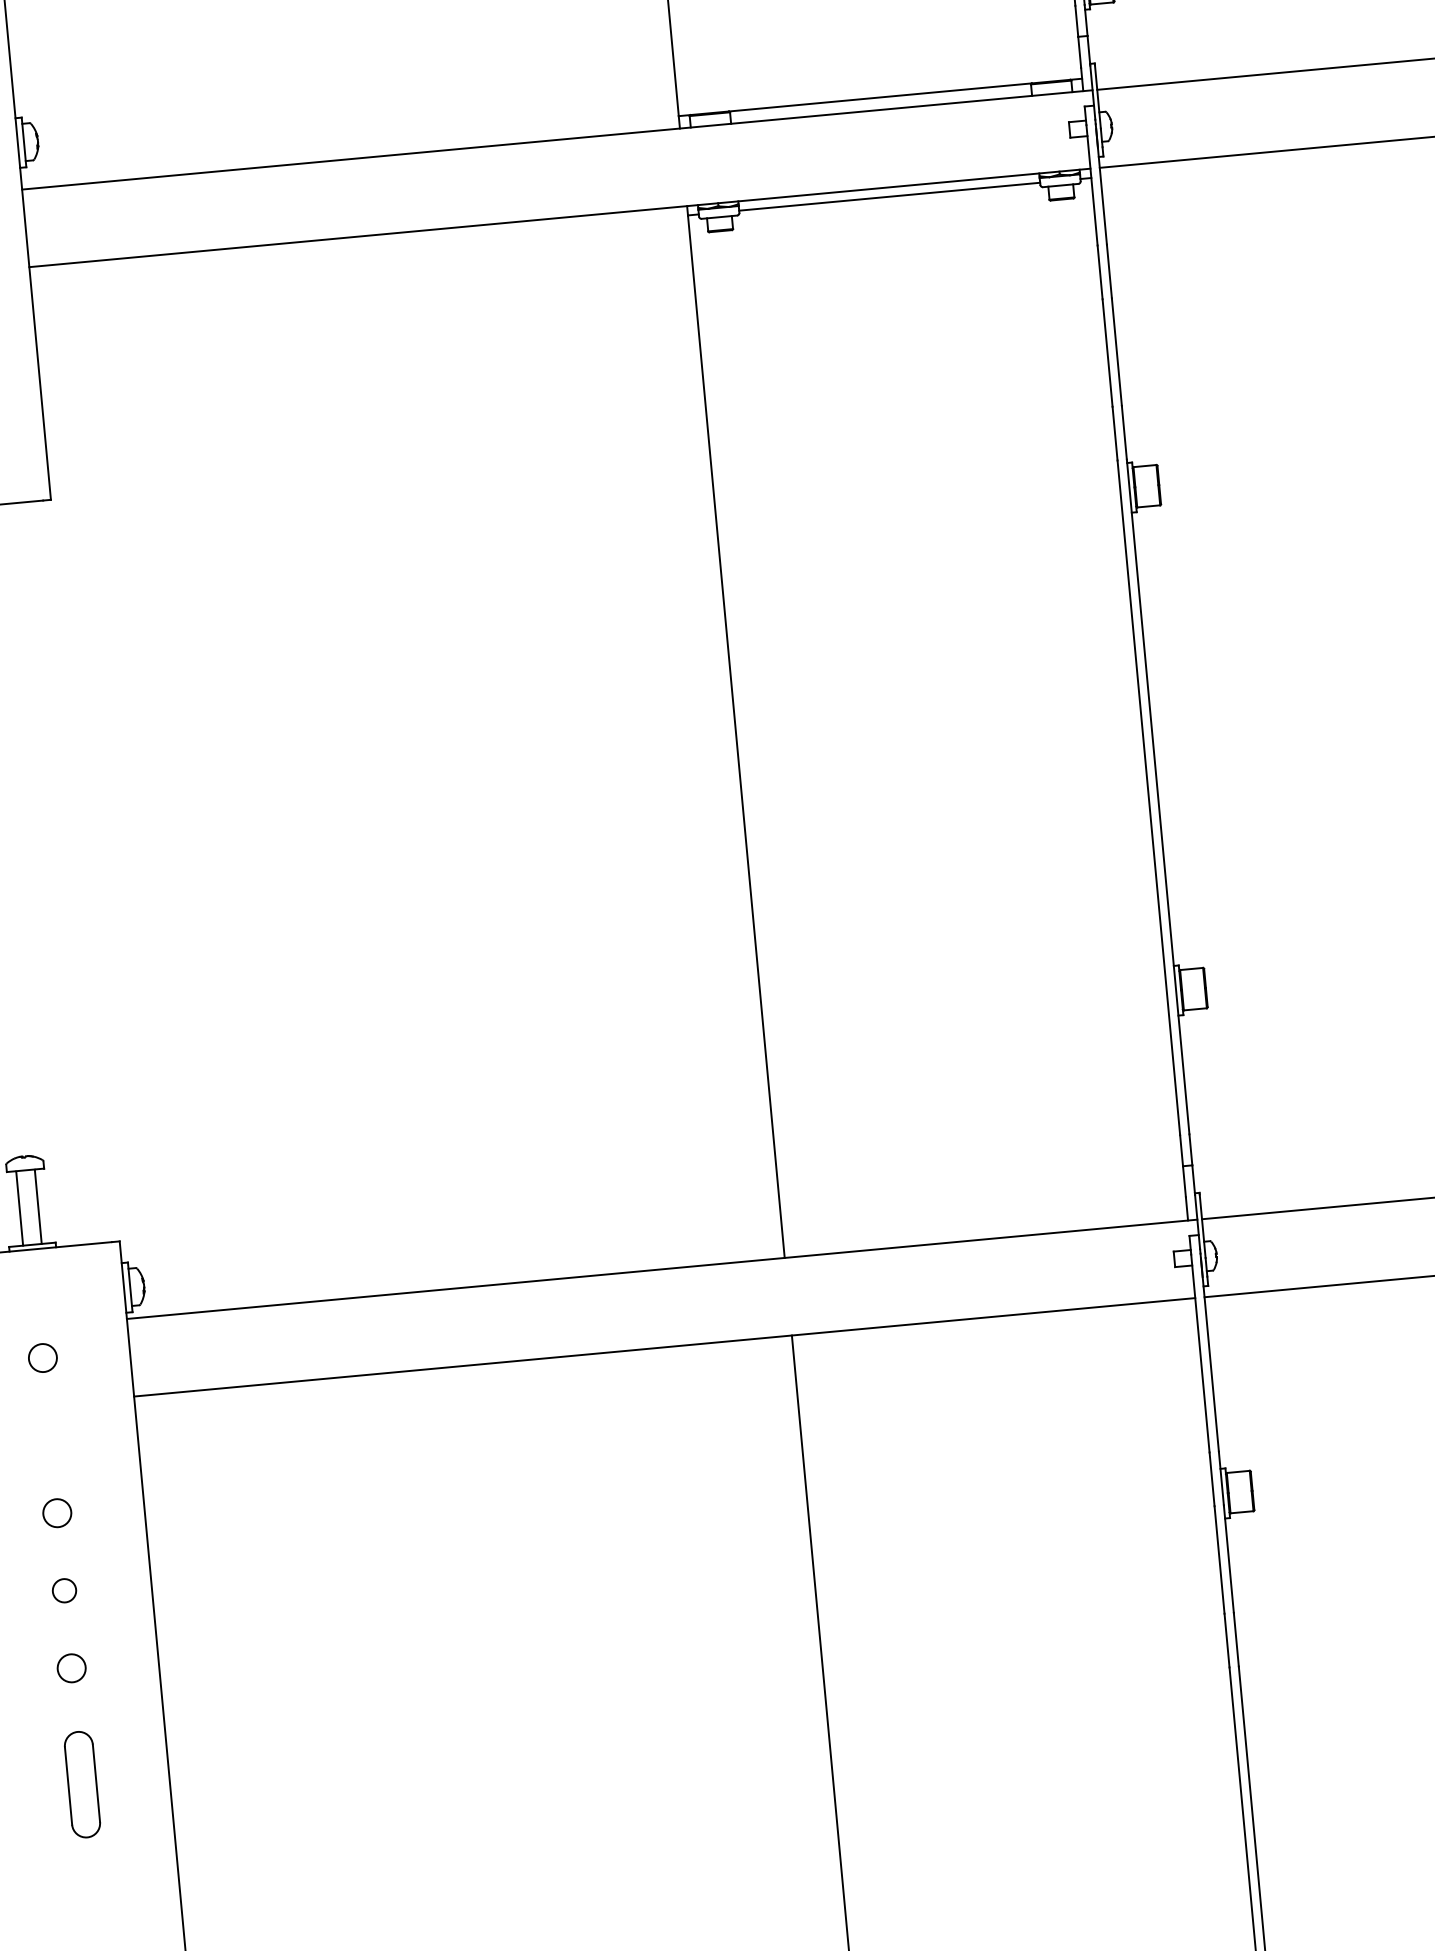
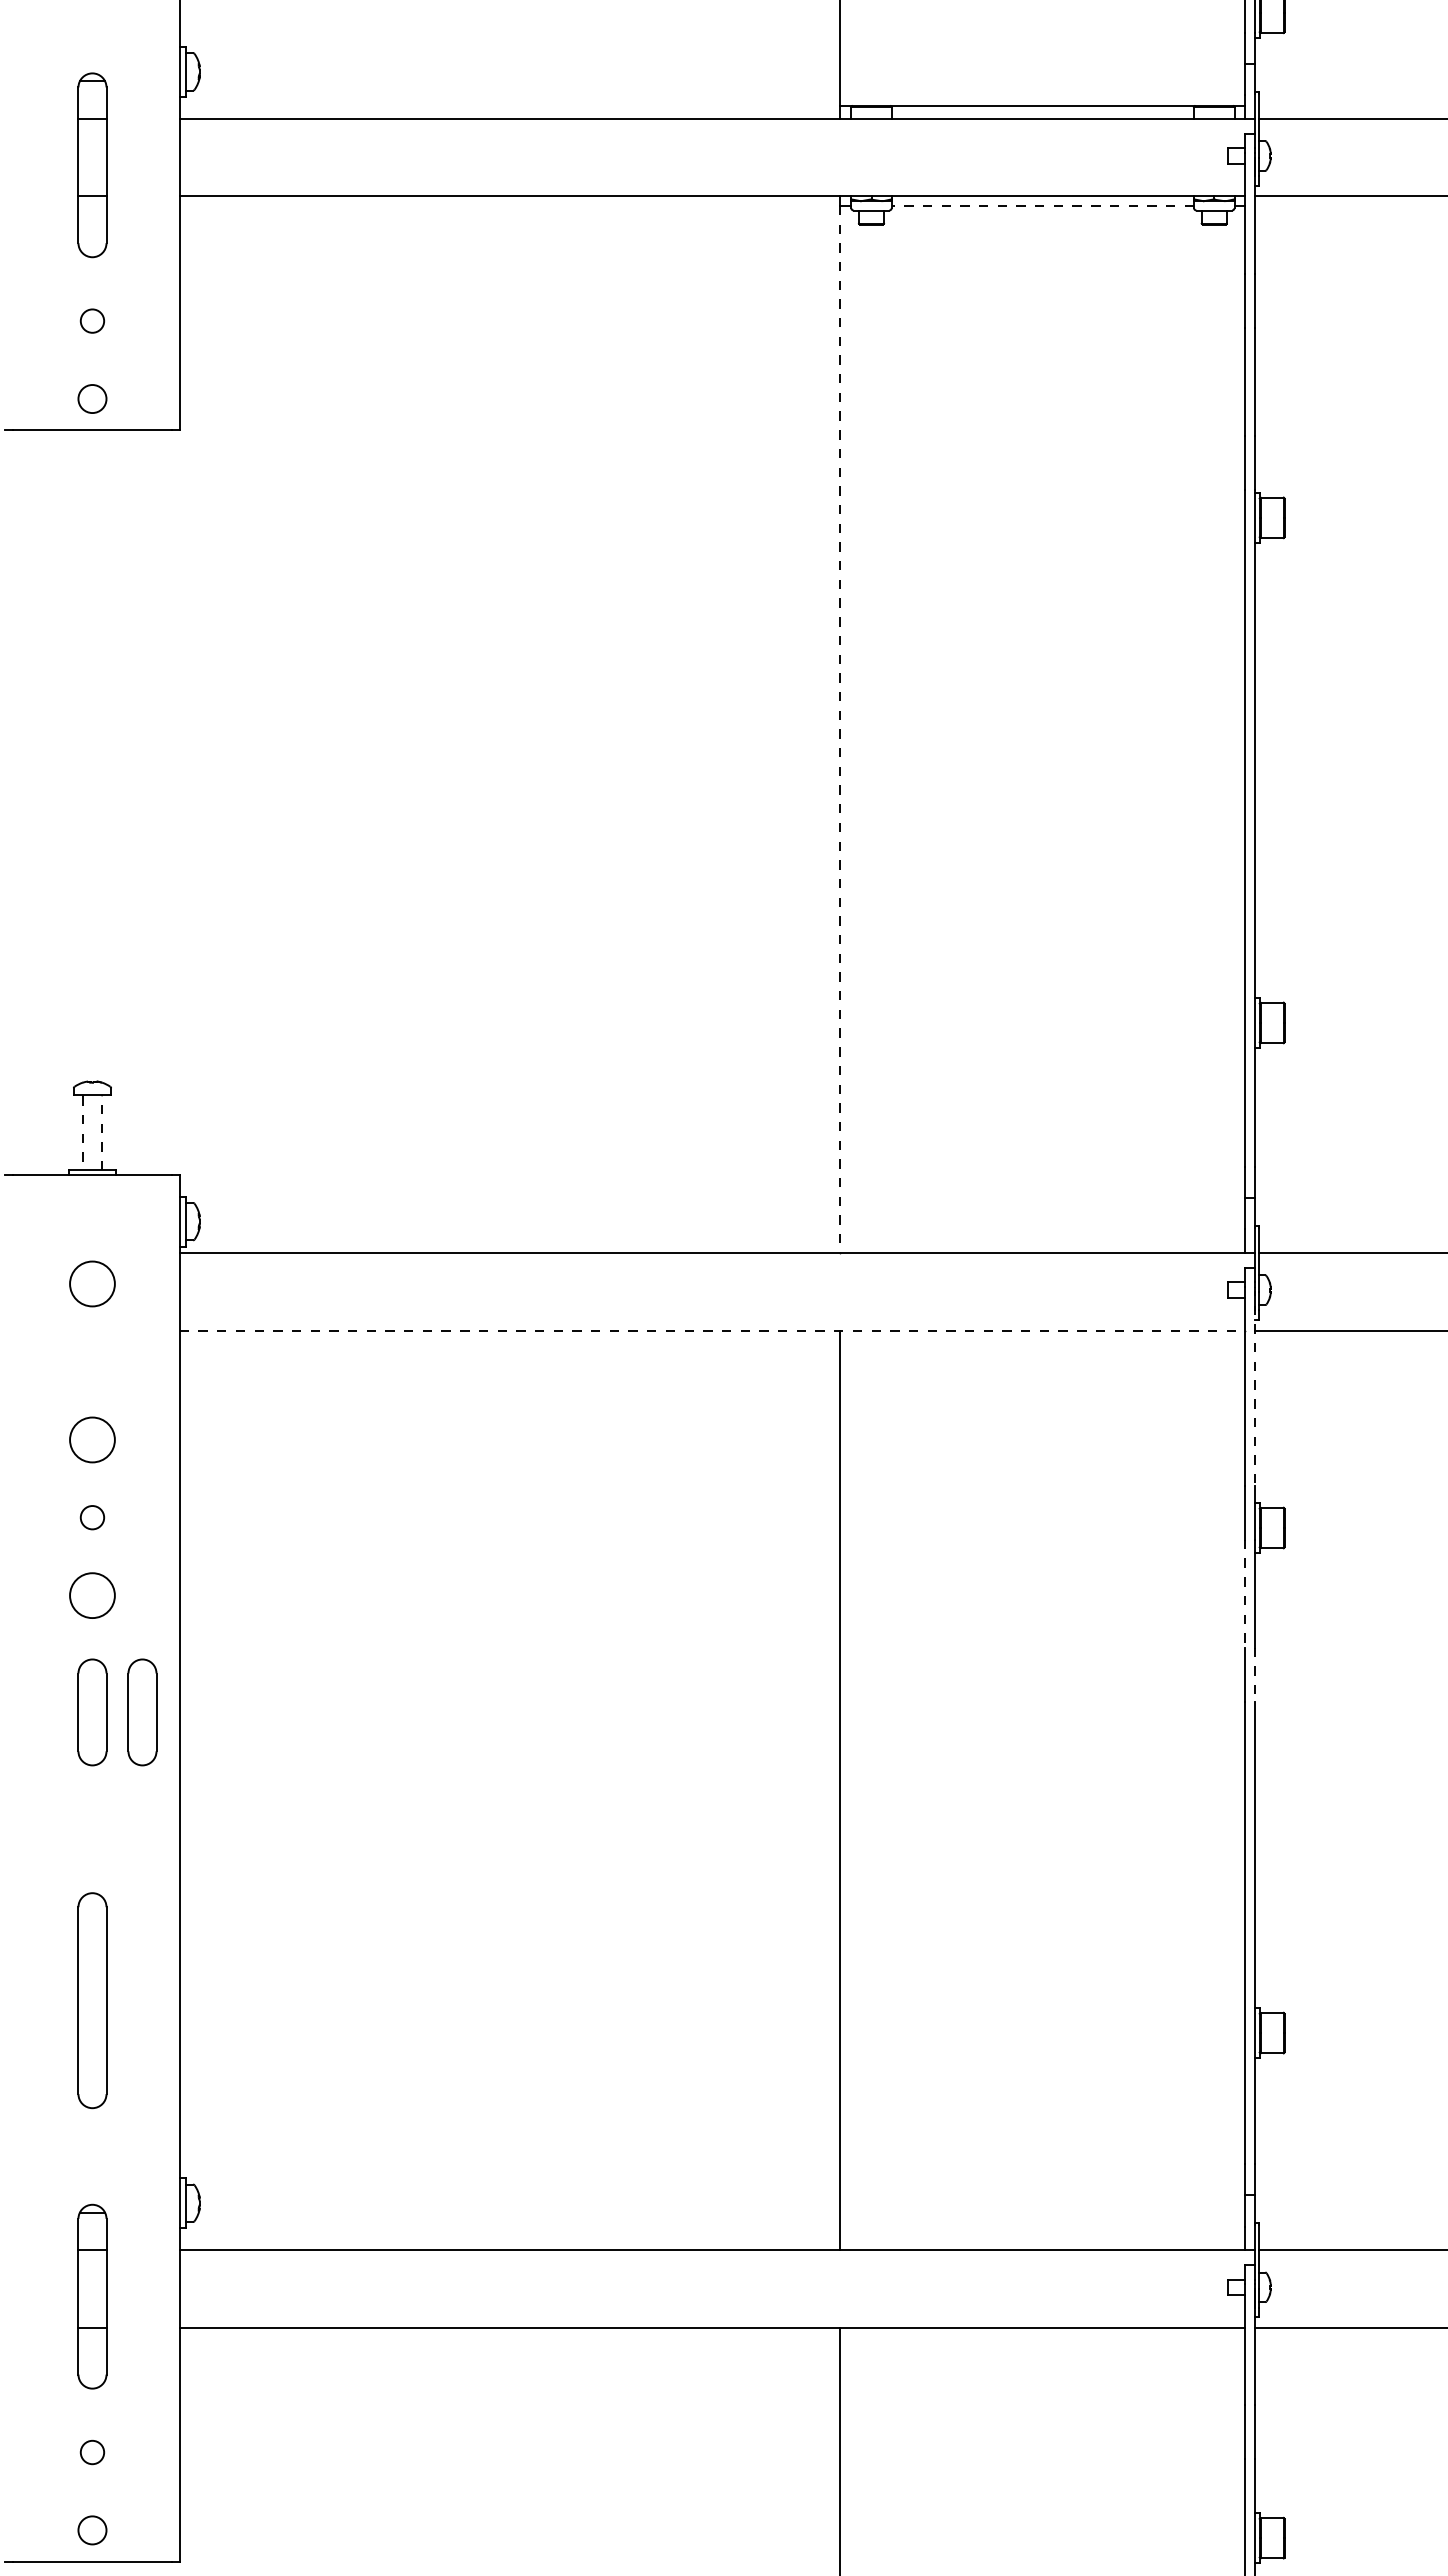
line: (889, 196) -> (1042, 205), solid -> dashed
line: (736, 736) -> (840, 729), solid -> dashed
line: (38, 1207) -> (101, 1133), solid -> dashed
line: (20, 1209) -> (83, 1133), solid -> dashed
line: (664, 1347) -> (712, 1330), solid -> dashed
line: (1209, 1352) -> (1254, 1386), solid -> dashed
circle: (42, 1357) -> (92, 1283), size x1.6
circle: (57, 1512) -> (92, 1439), size x1.6
line: (1219, 1559) -> (1245, 1593), solid -> dashed
line: (1236, 1639) -> (1254, 1674), solid -> dashed
circle: (71, 1668) -> (92, 1595), size x1.6
part: (132, 1780) -> (142, 1712), added

